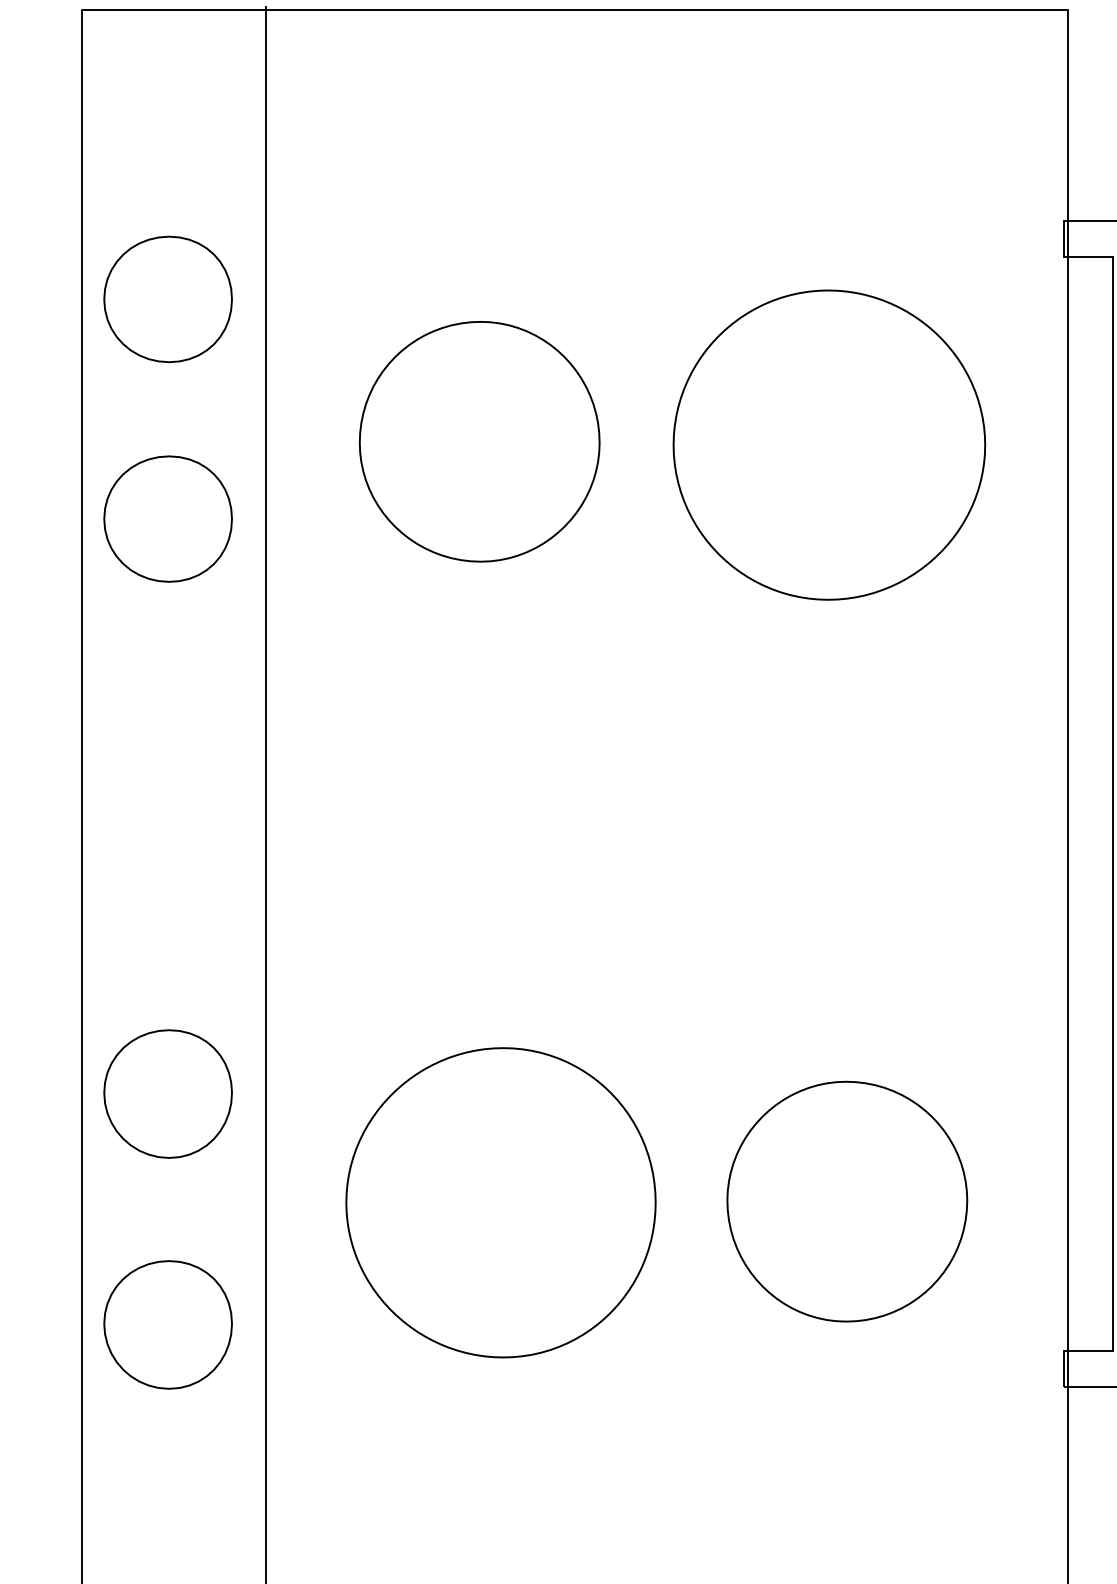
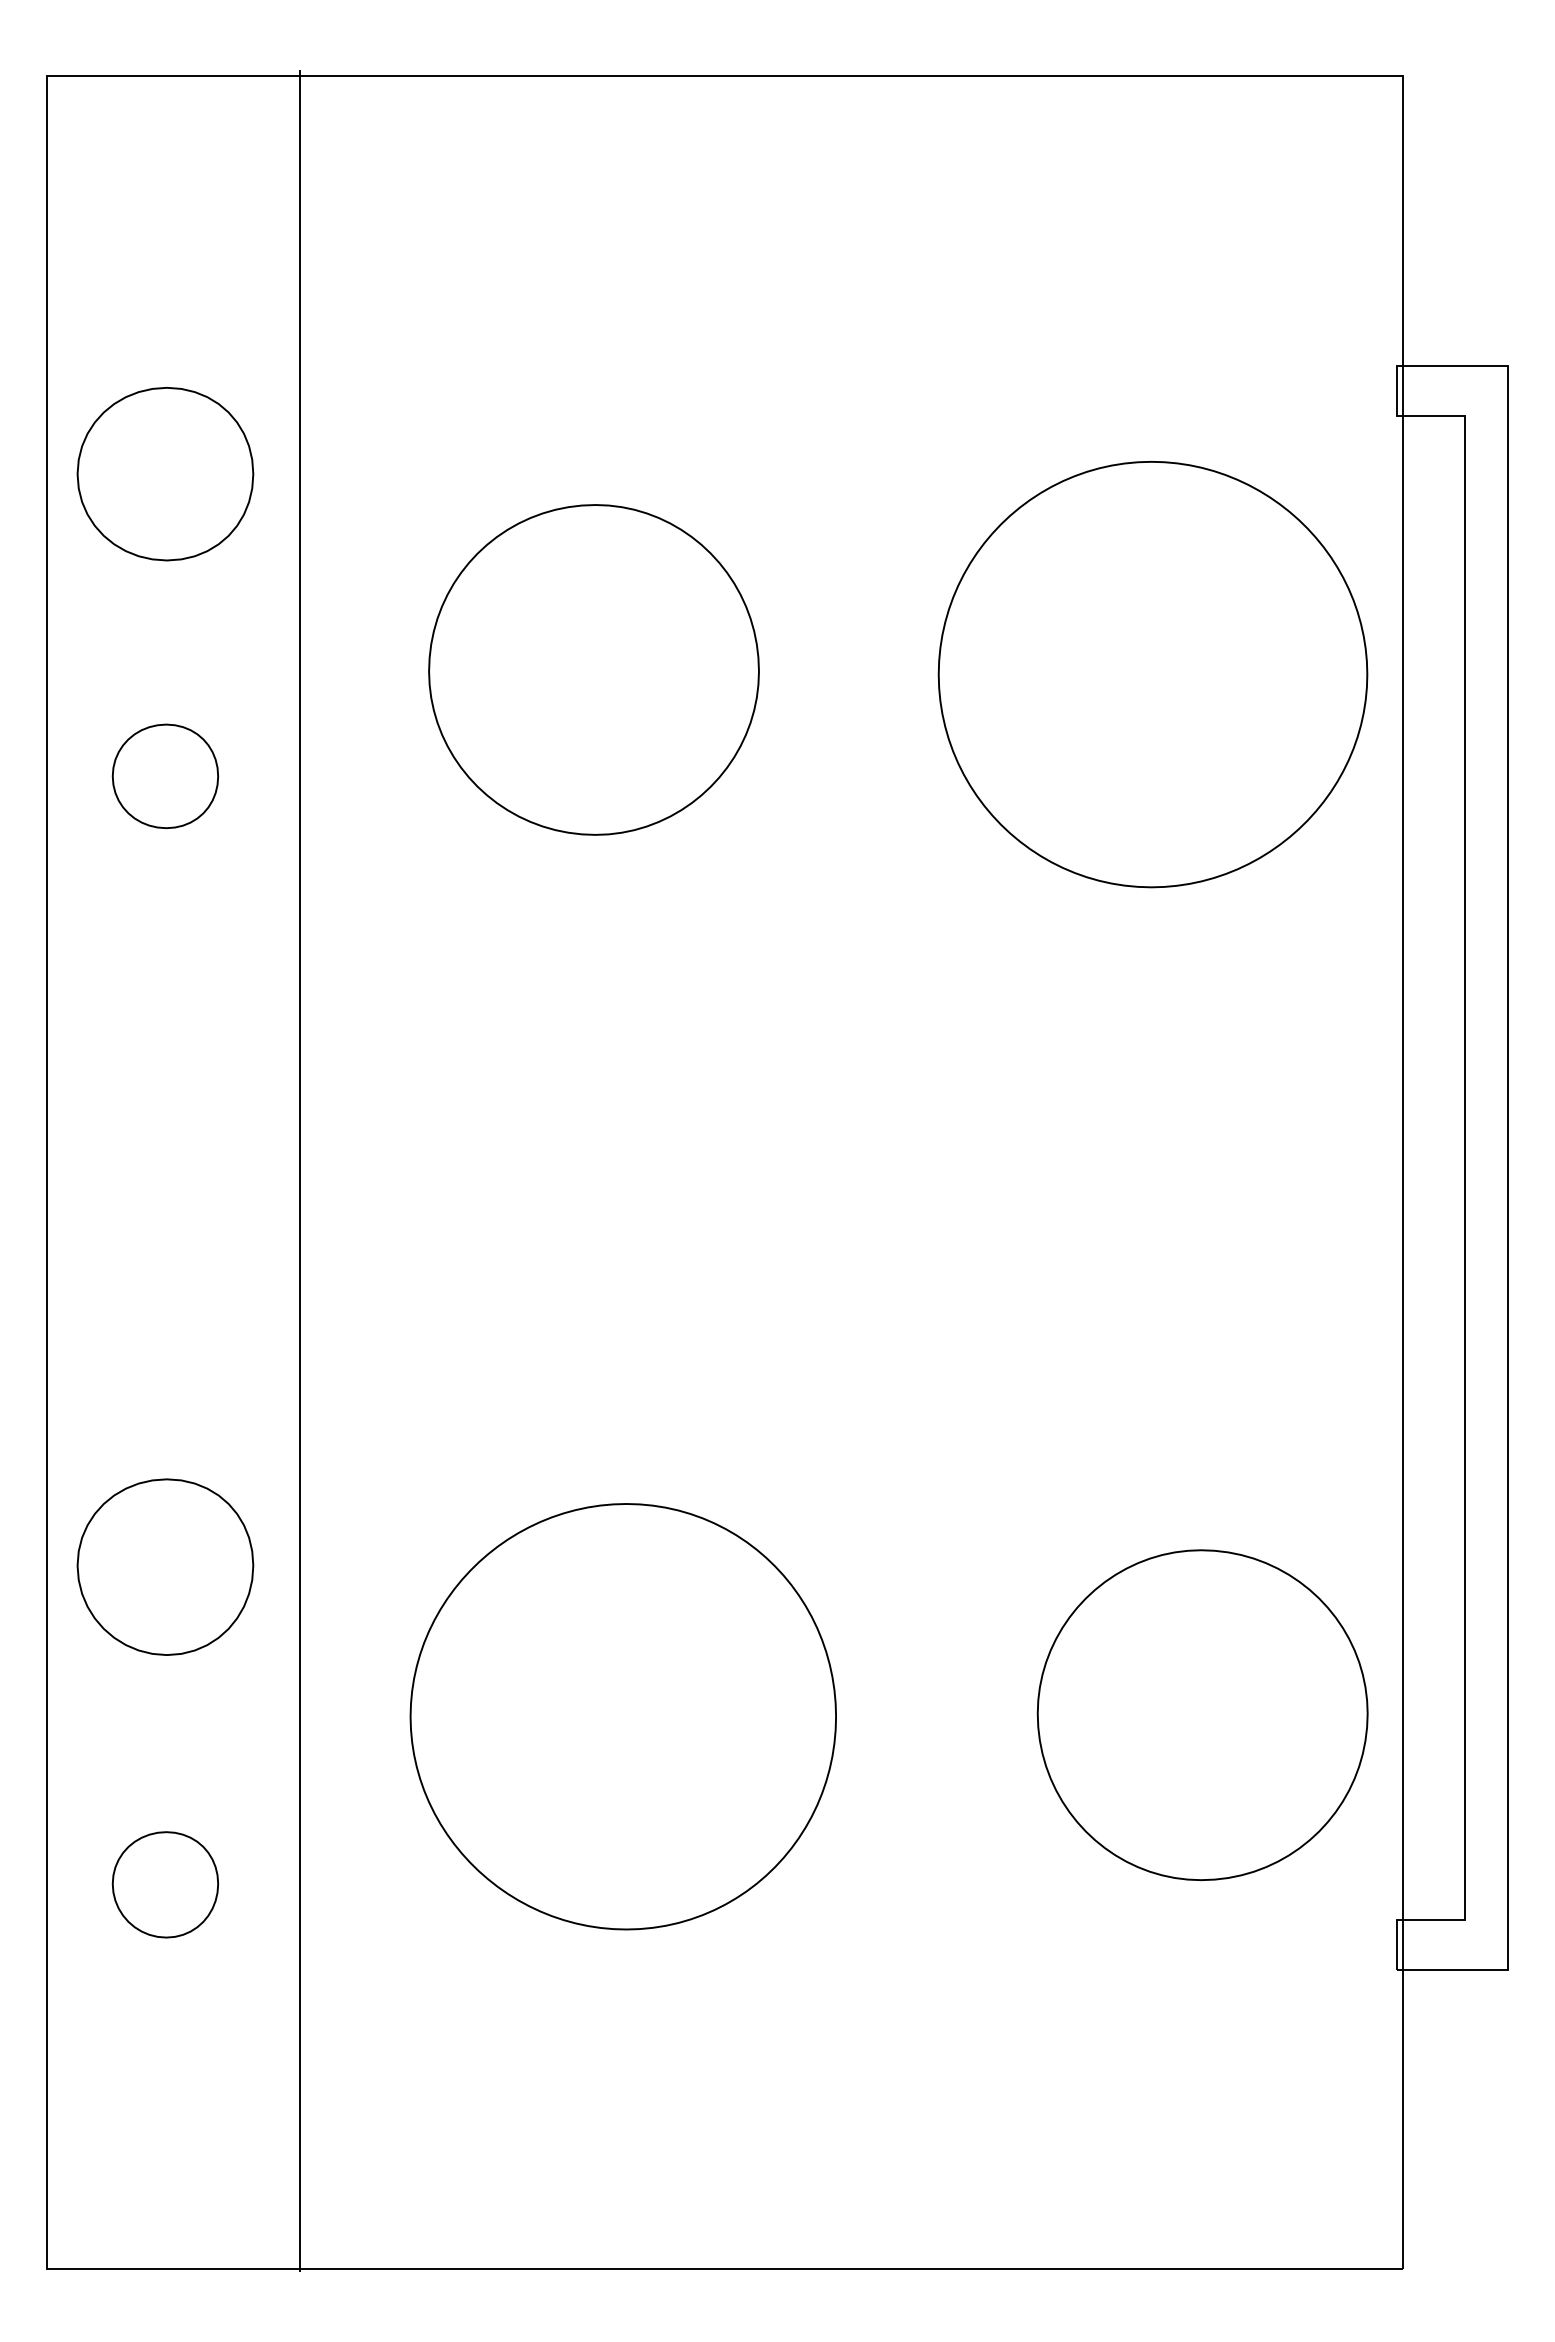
part: (829, 445) -> (1152, 674), moved
part: (168, 519) -> (165, 776), size x0.6
part: (847, 1201) -> (1202, 1715), moved
part: (168, 1324) -> (165, 1884), size x0.6

